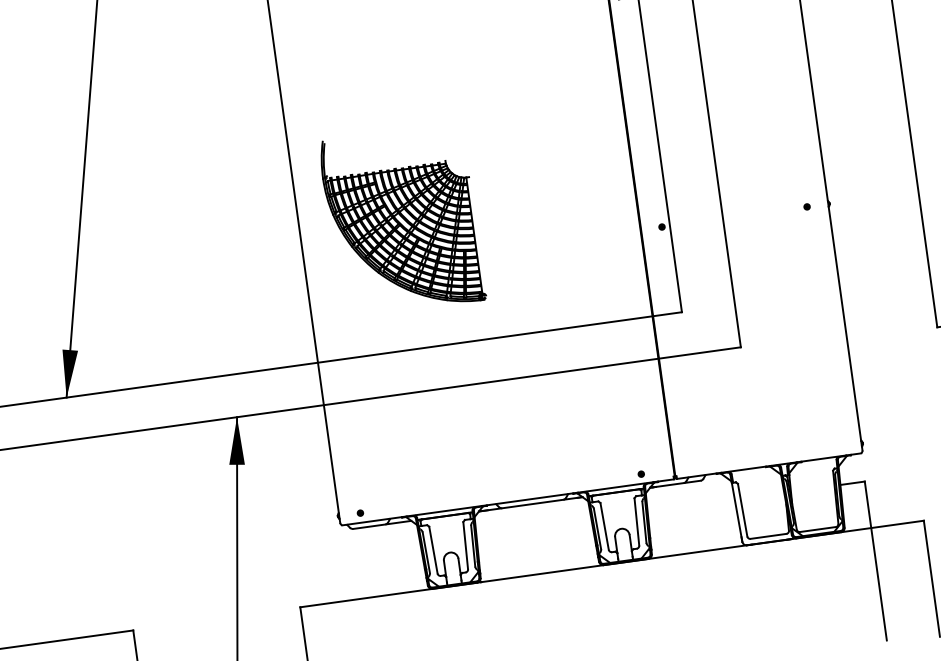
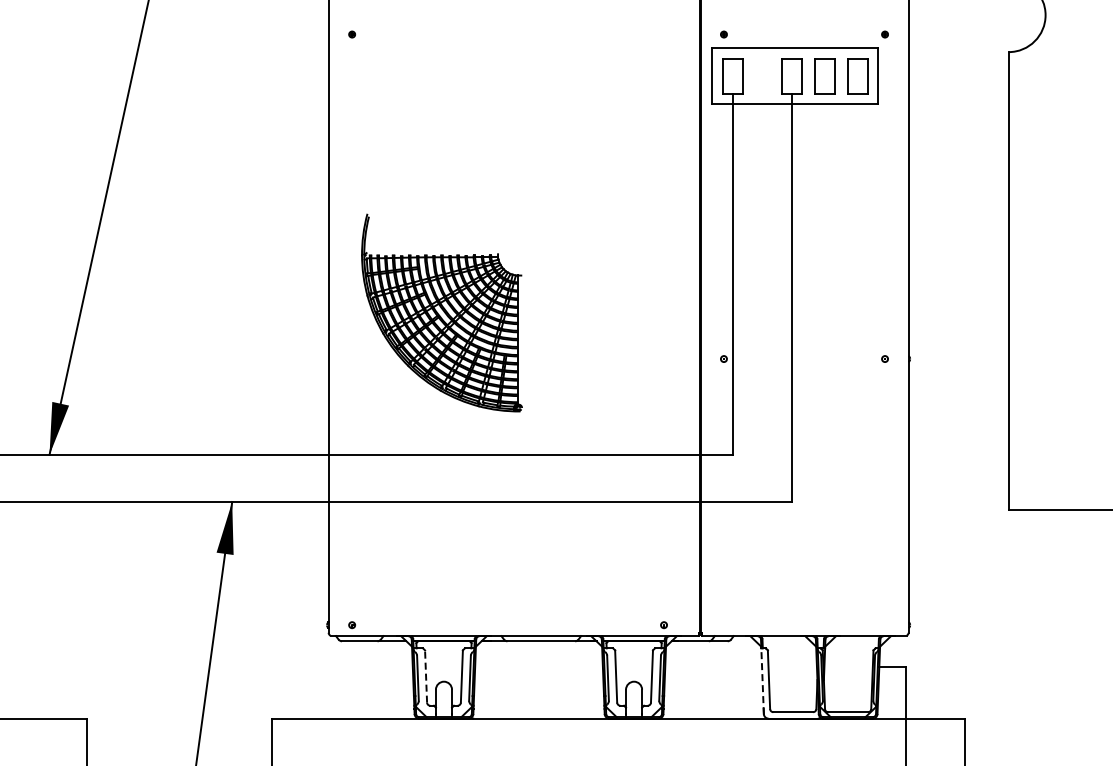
line: (737, 512) -> (762, 681), solid -> dashed
line: (433, 550) -> (426, 676), solid -> dashed

